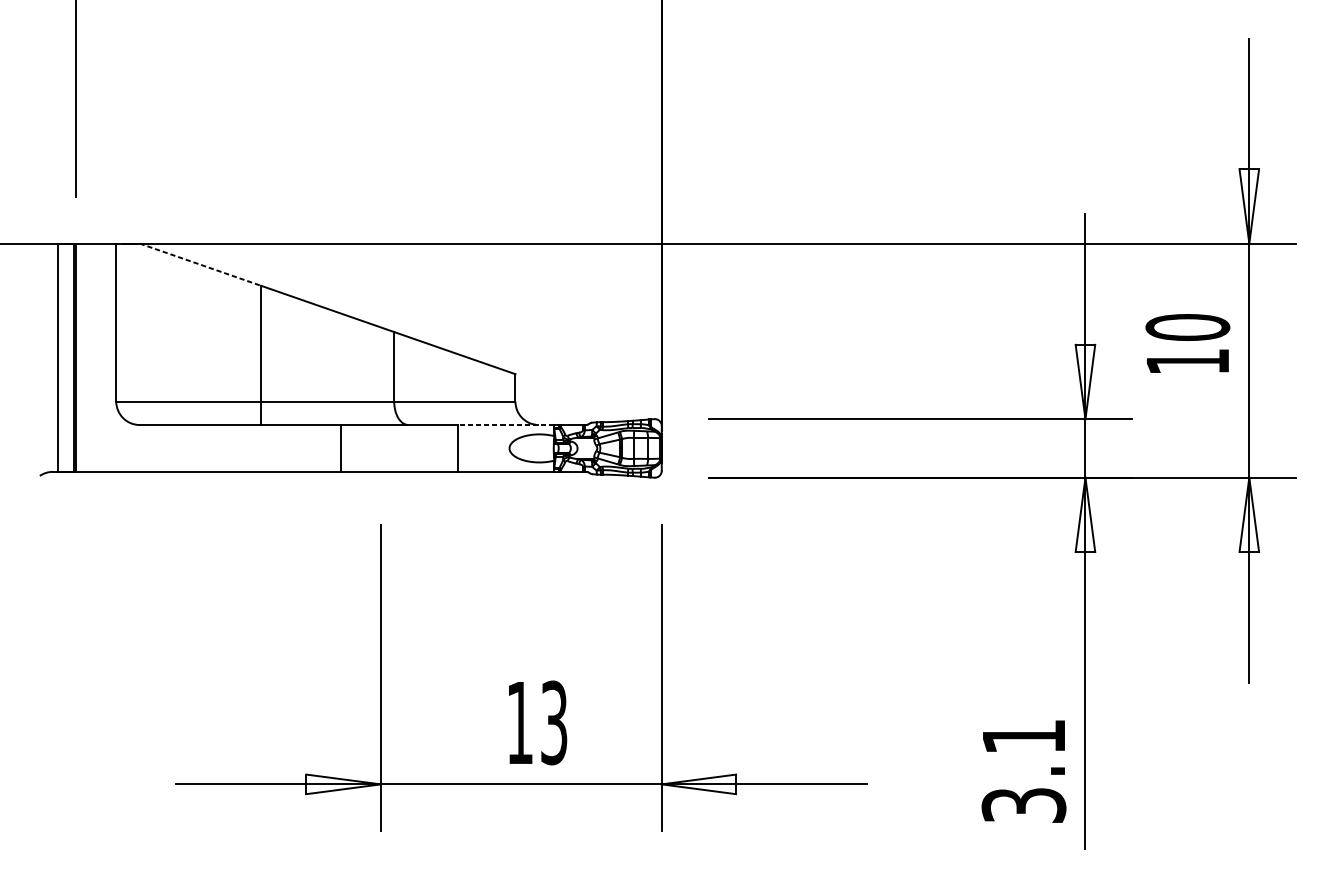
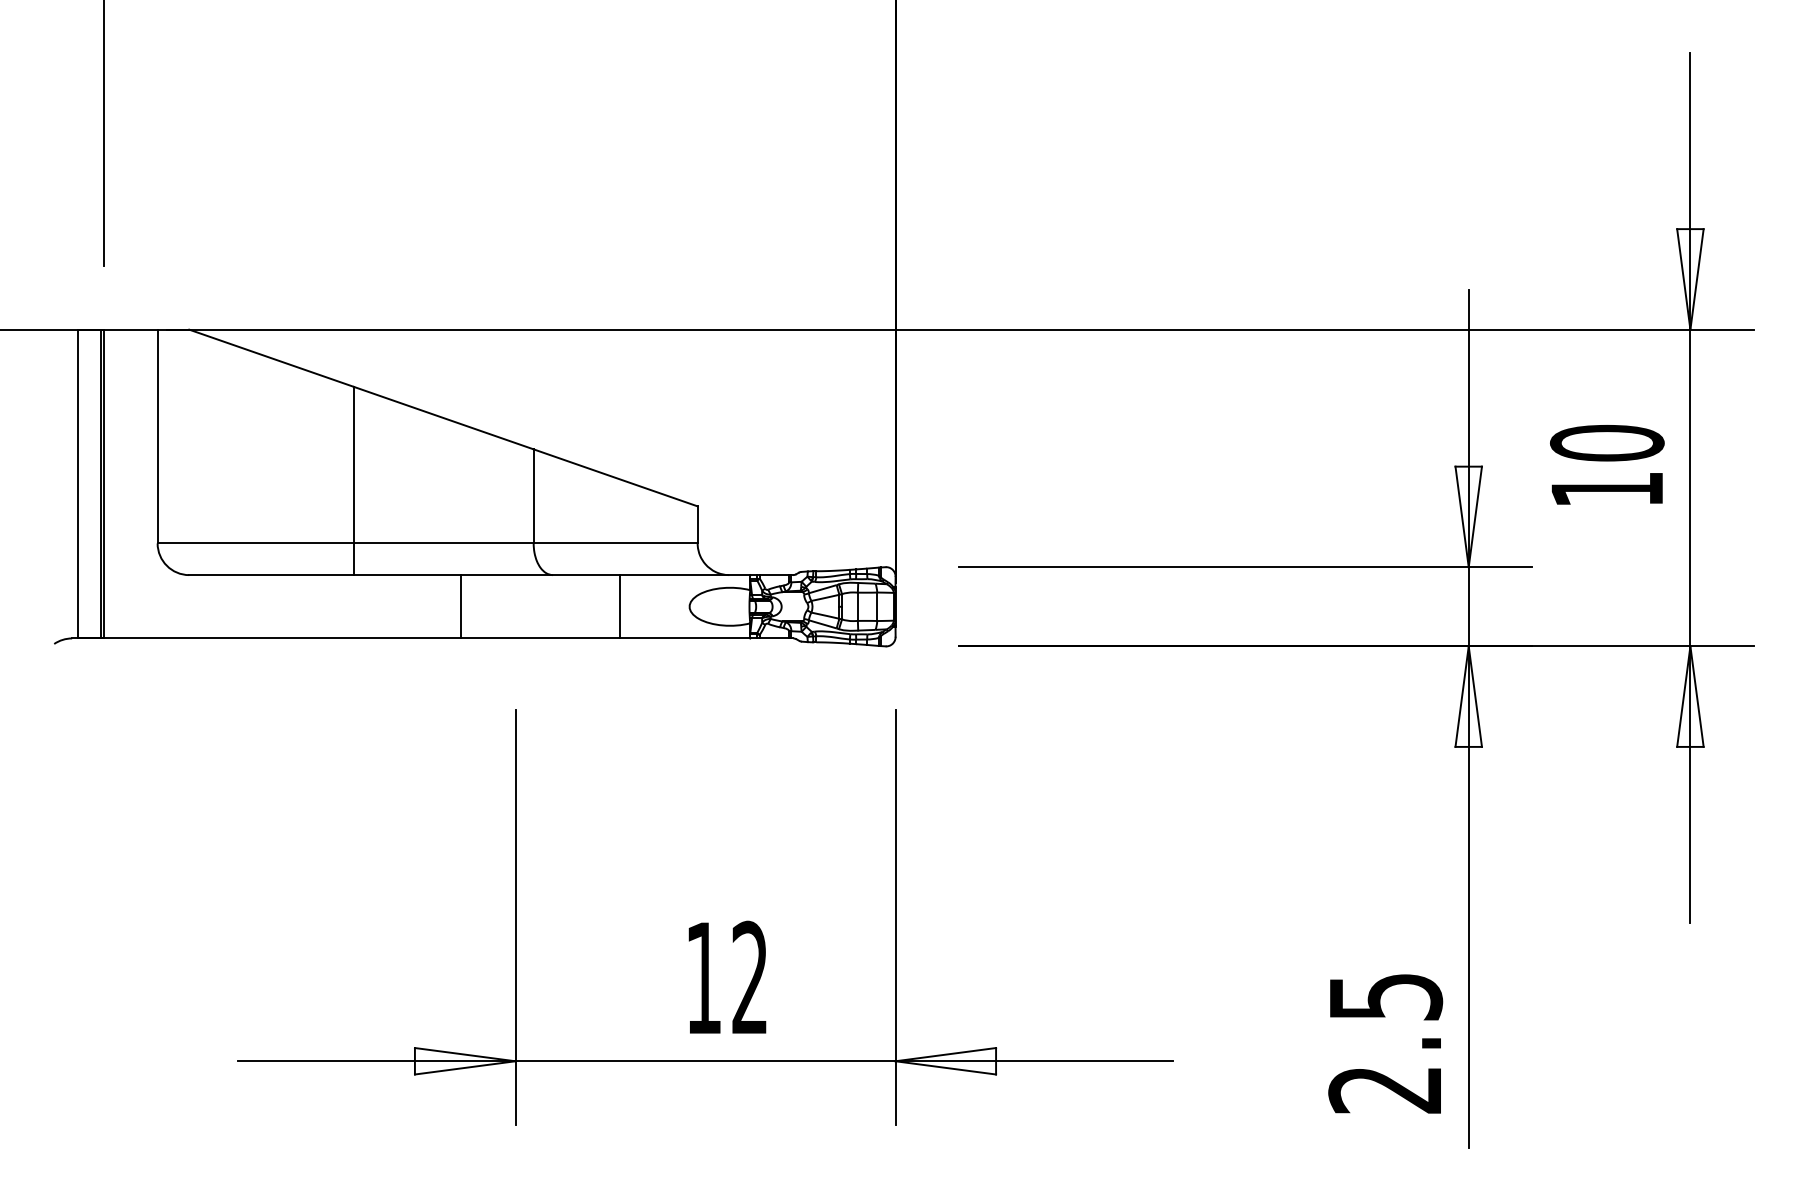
line: (201, 264) -> (272, 358), dashed -> solid
line: (505, 425) -> (684, 575), dashed -> solid
text: (553, 722) -> (749, 977), 13 -> 12
text: (1023, 771) -> (1385, 1043), 3.1 -> 2.5

